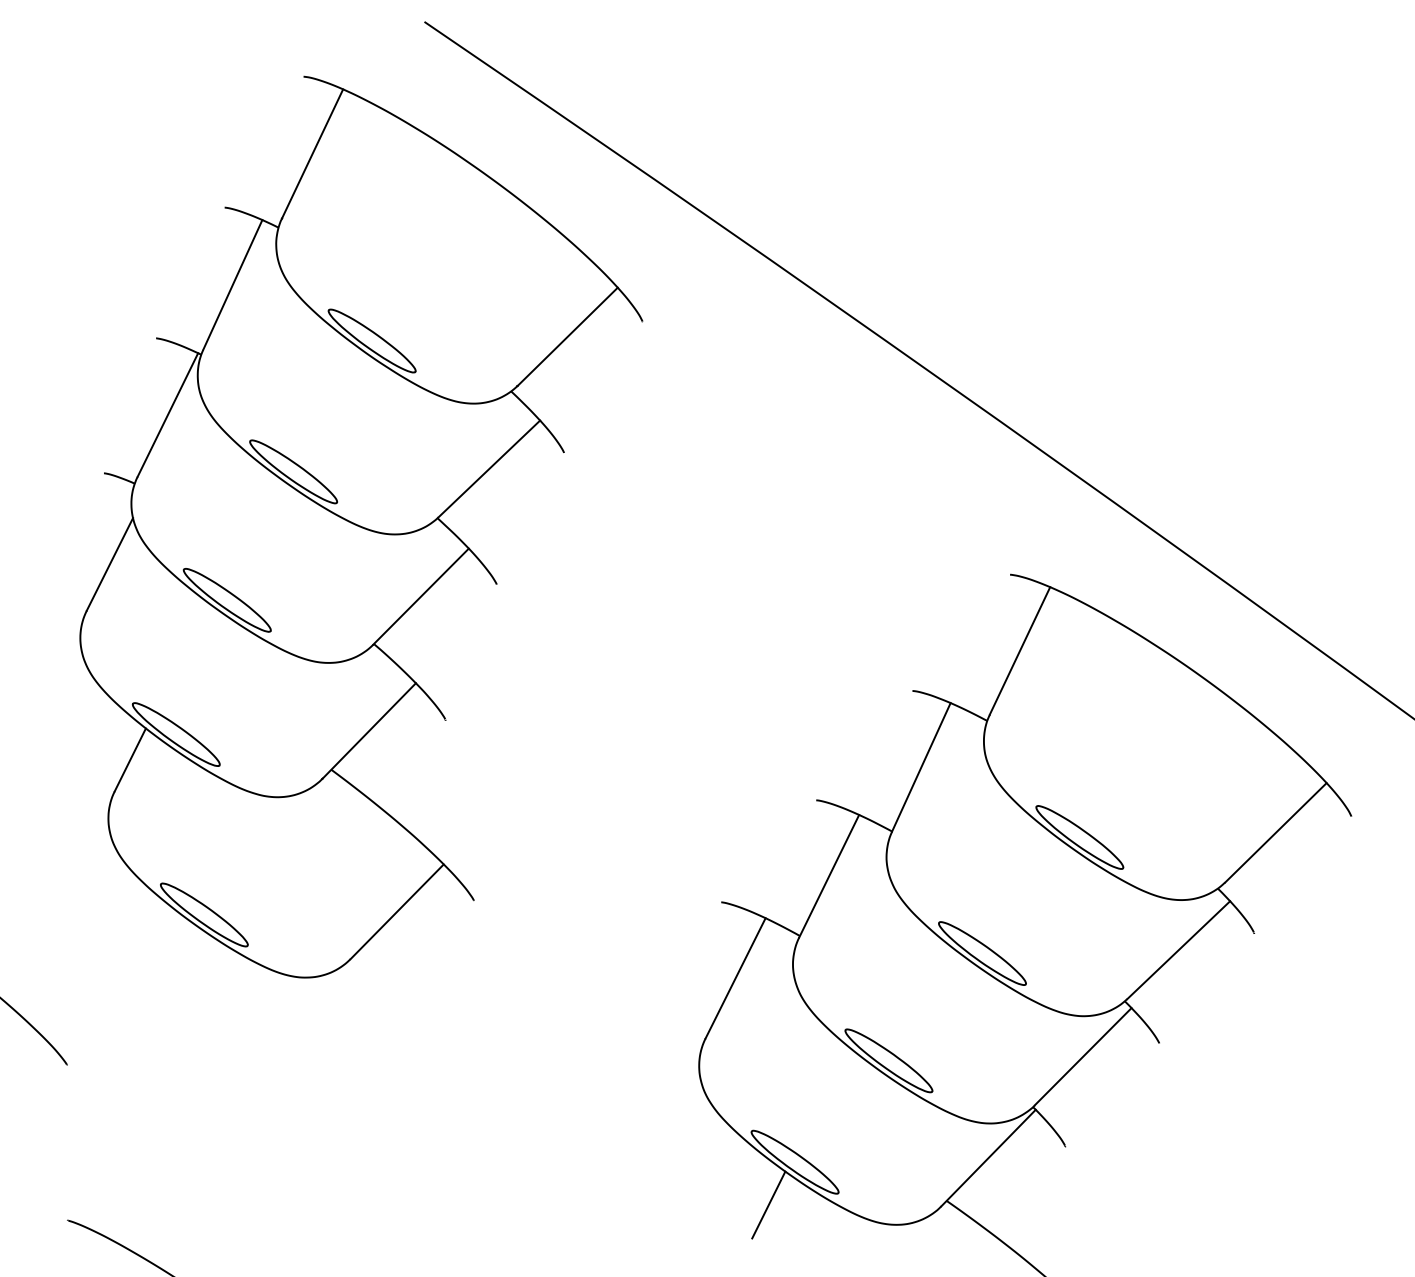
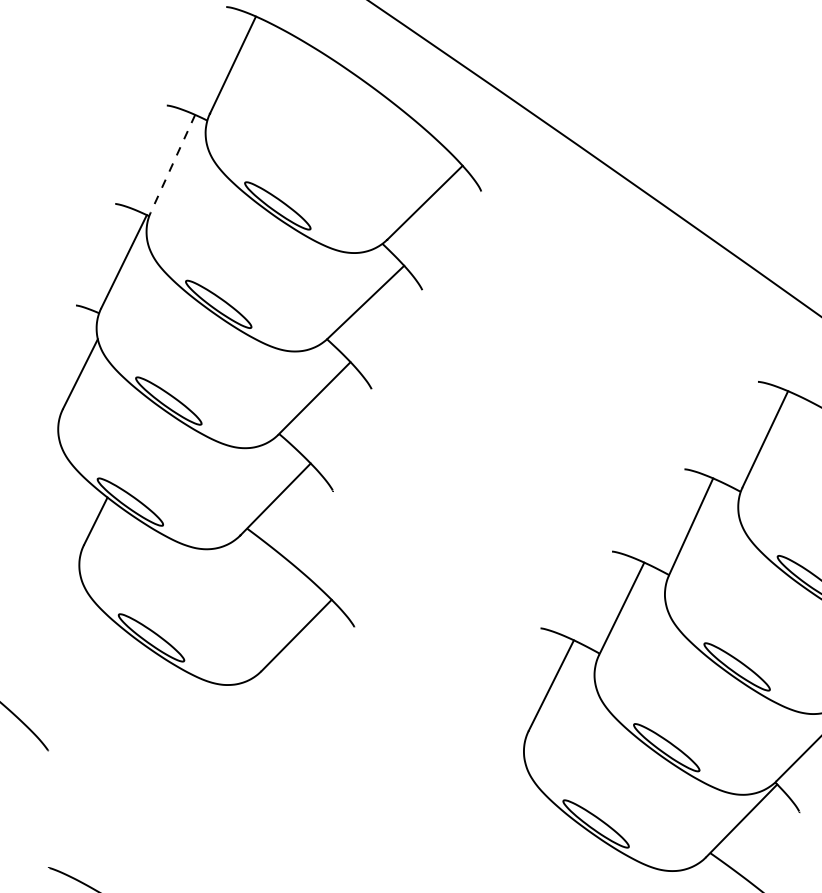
line: (232, 285) -> (172, 164), solid -> dashed
line: (768, 1204) -> (576, 855), removed

